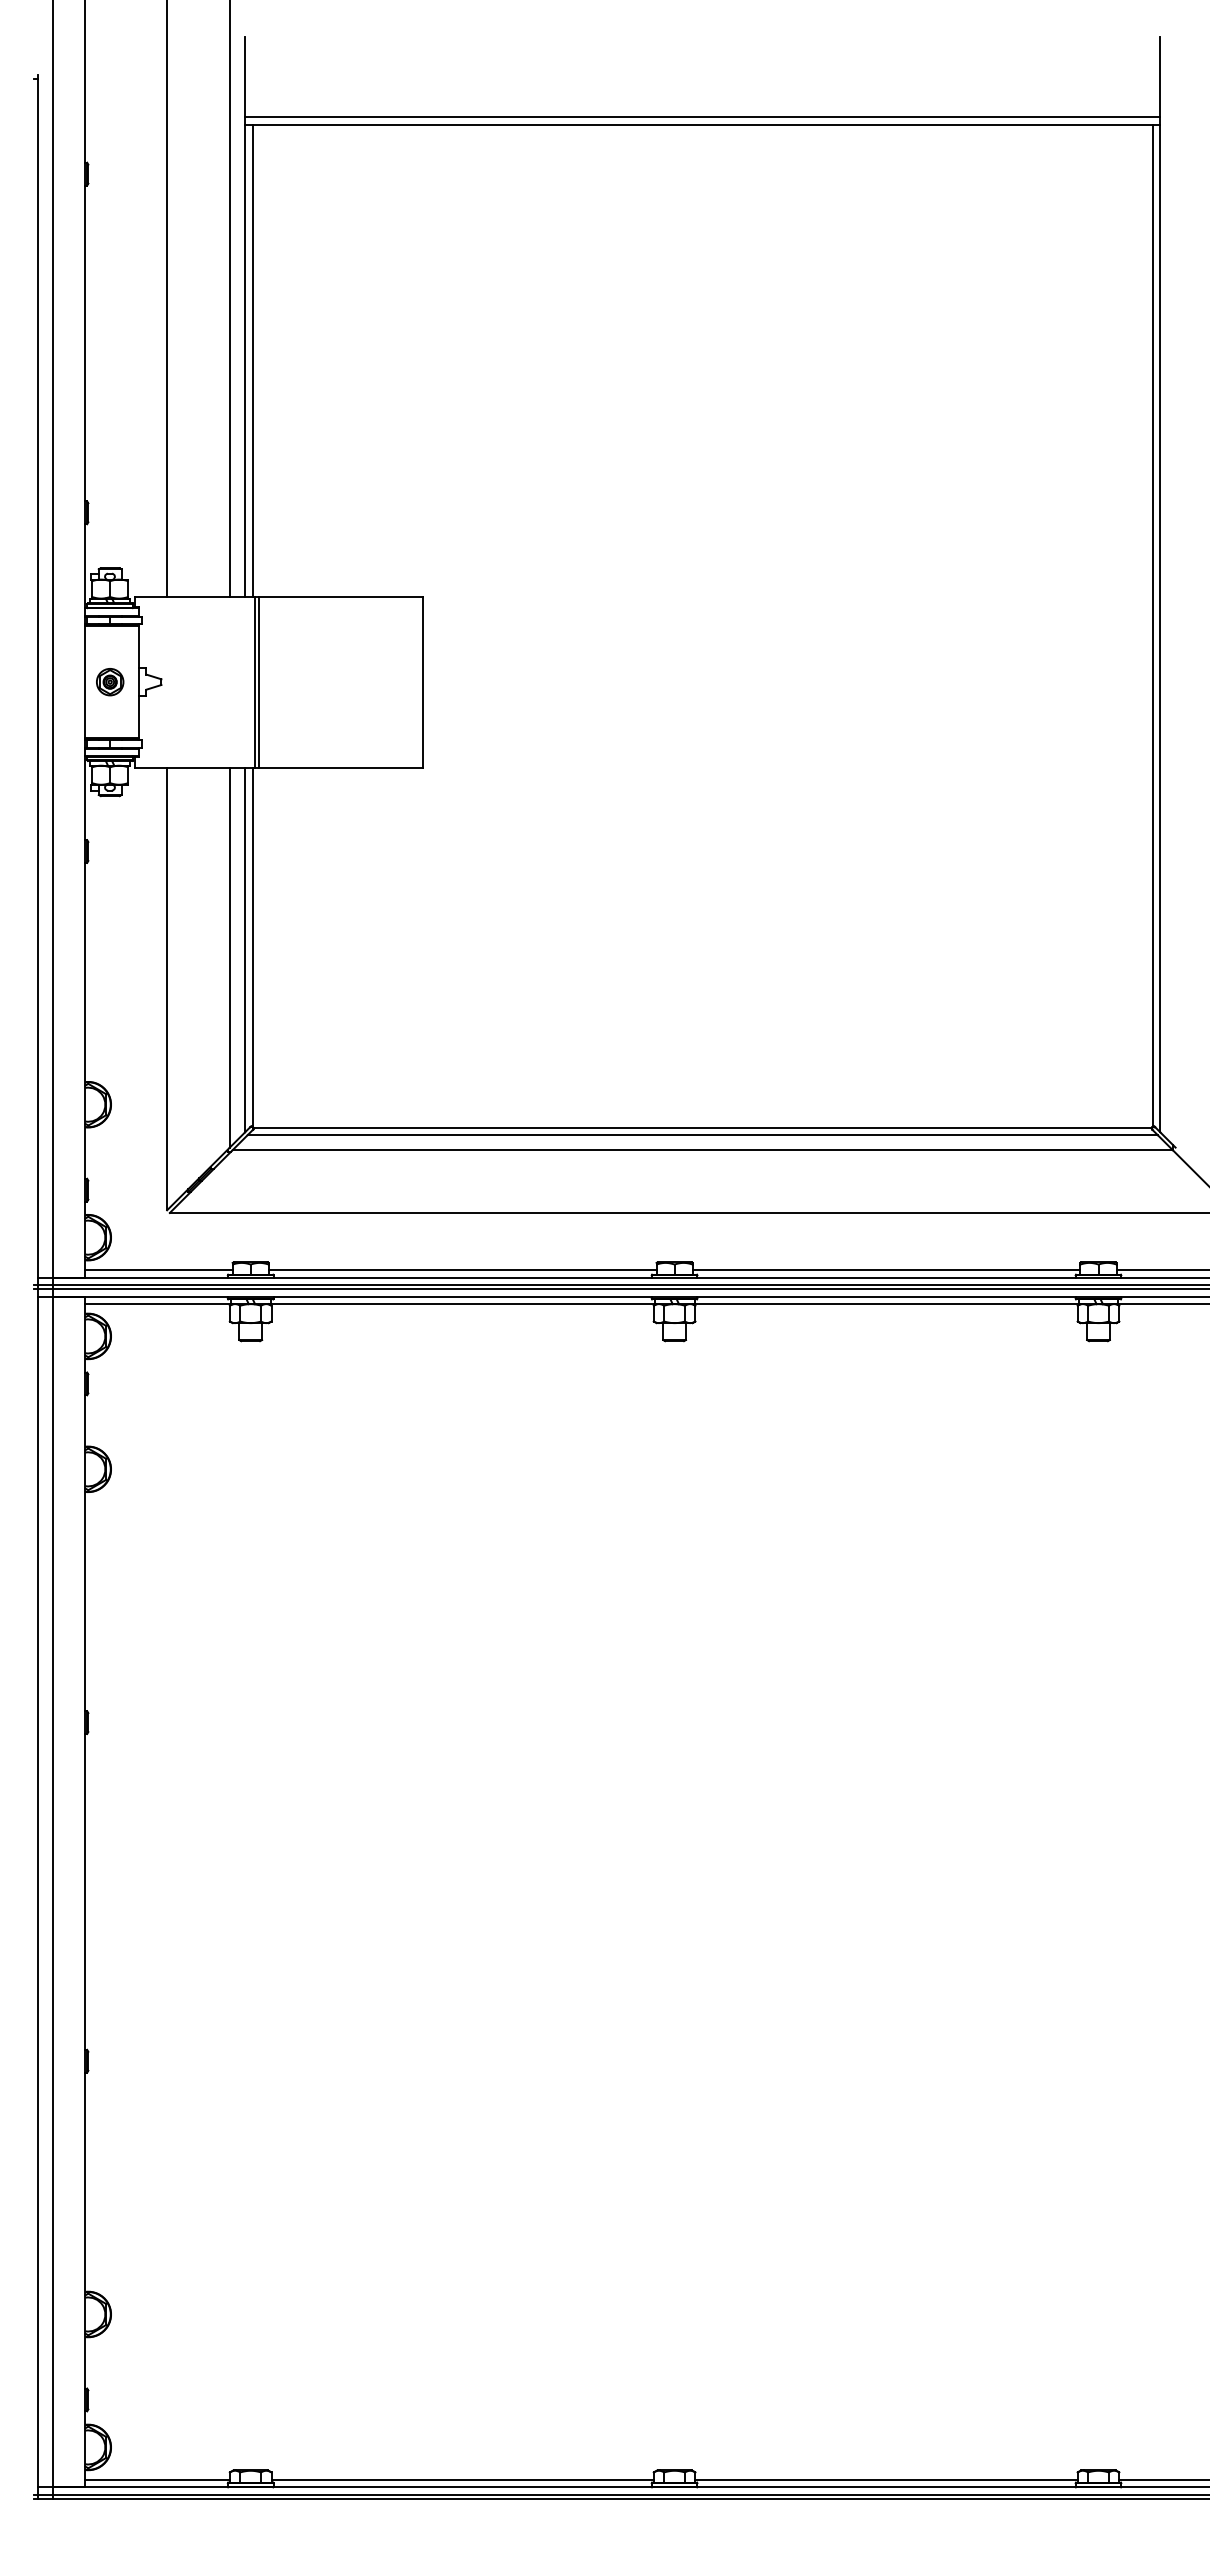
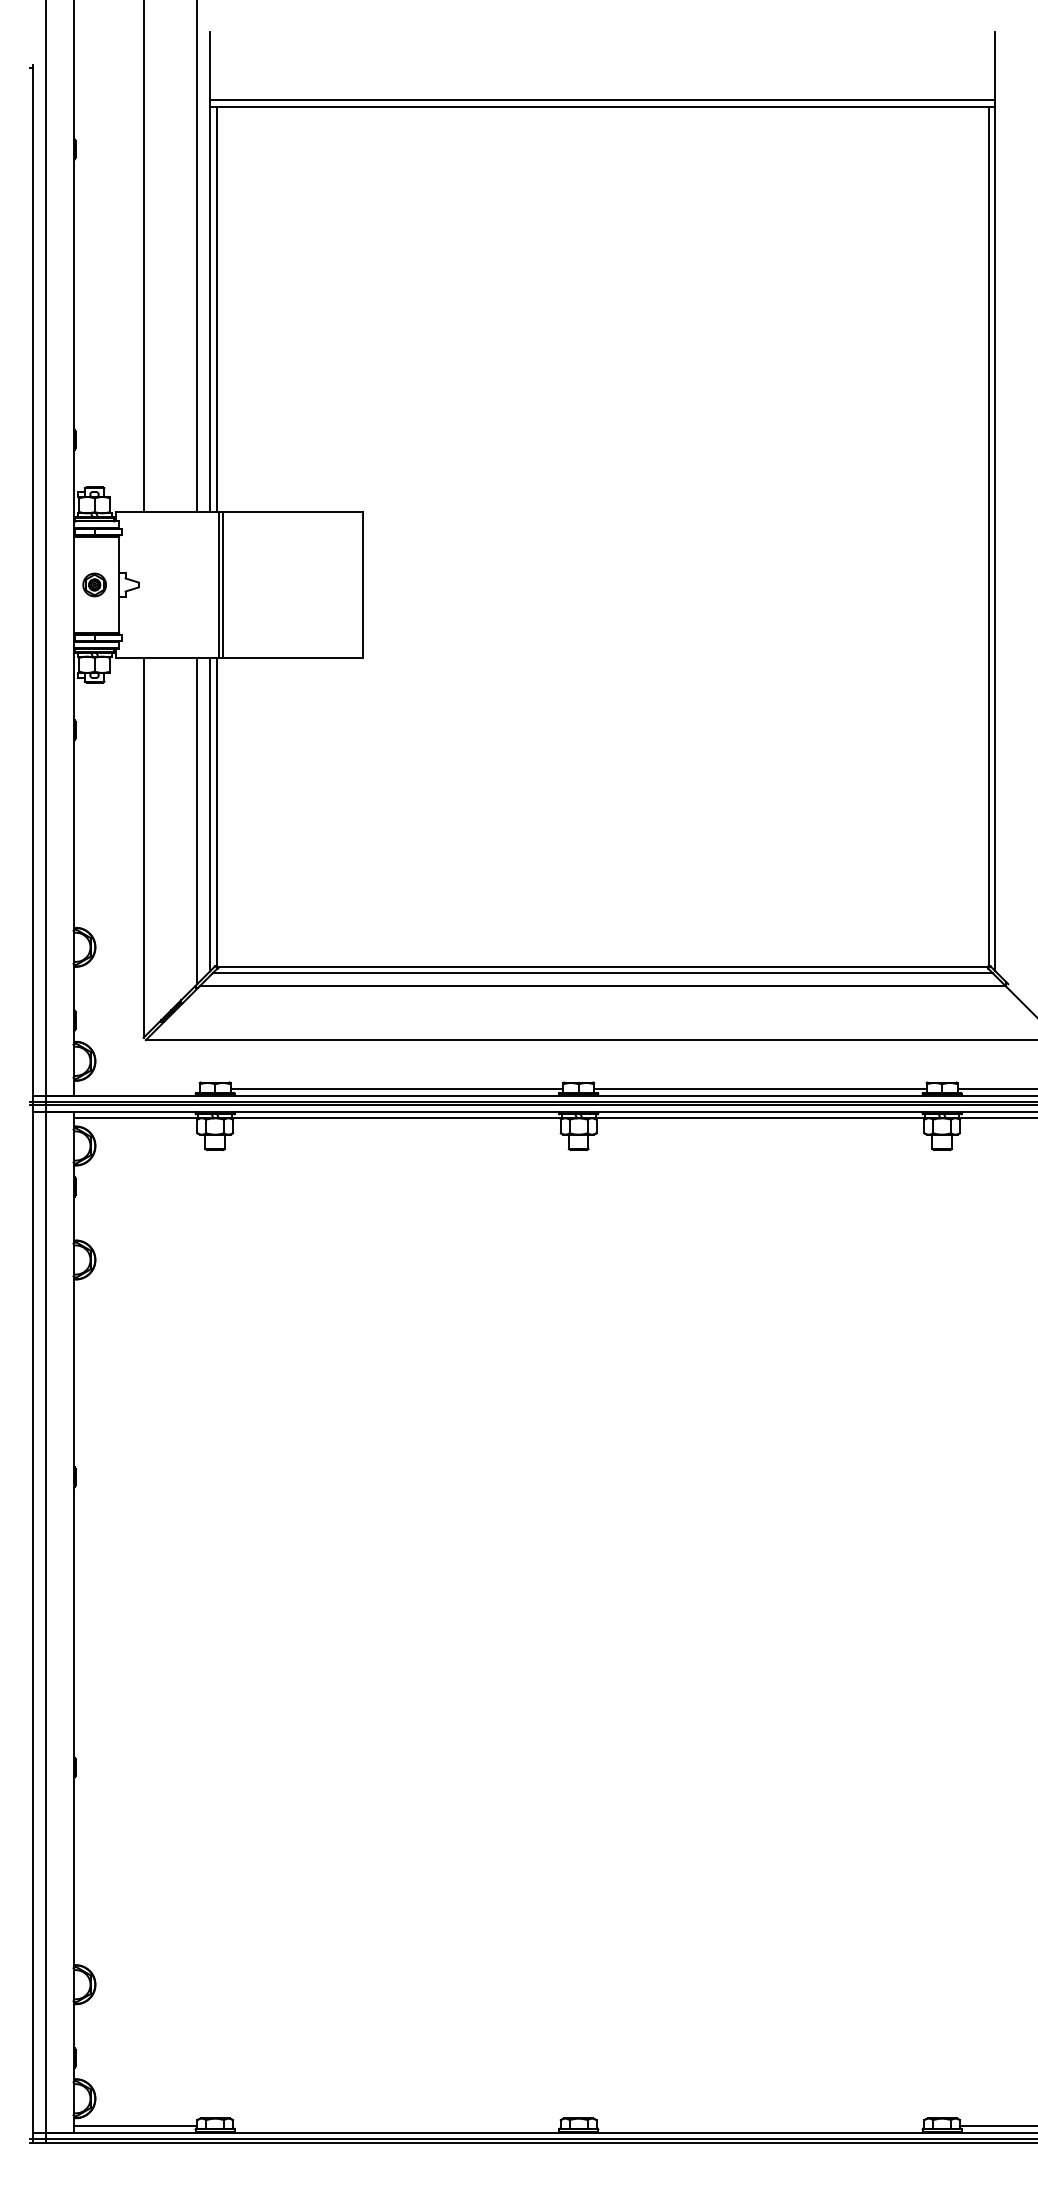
line: (158, 1269) -> (136, 1088), removed
line: (462, 2479) -> (396, 2126), removed
line: (886, 2479) -> (760, 2126), removed

